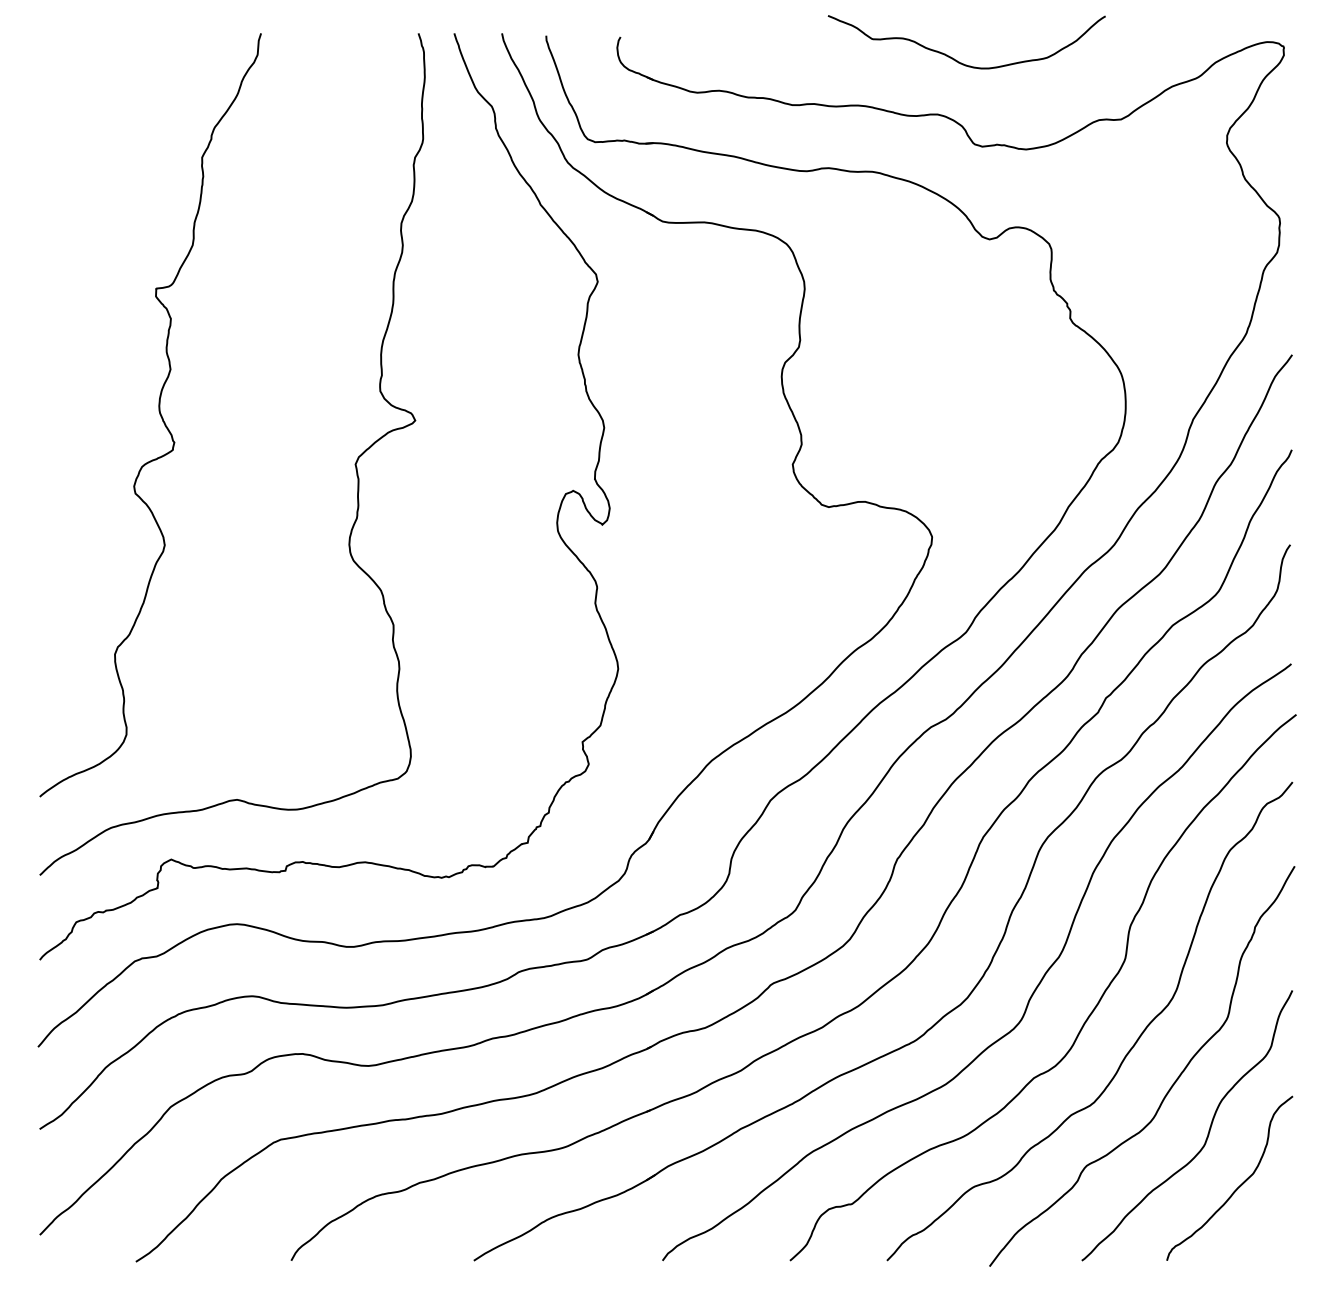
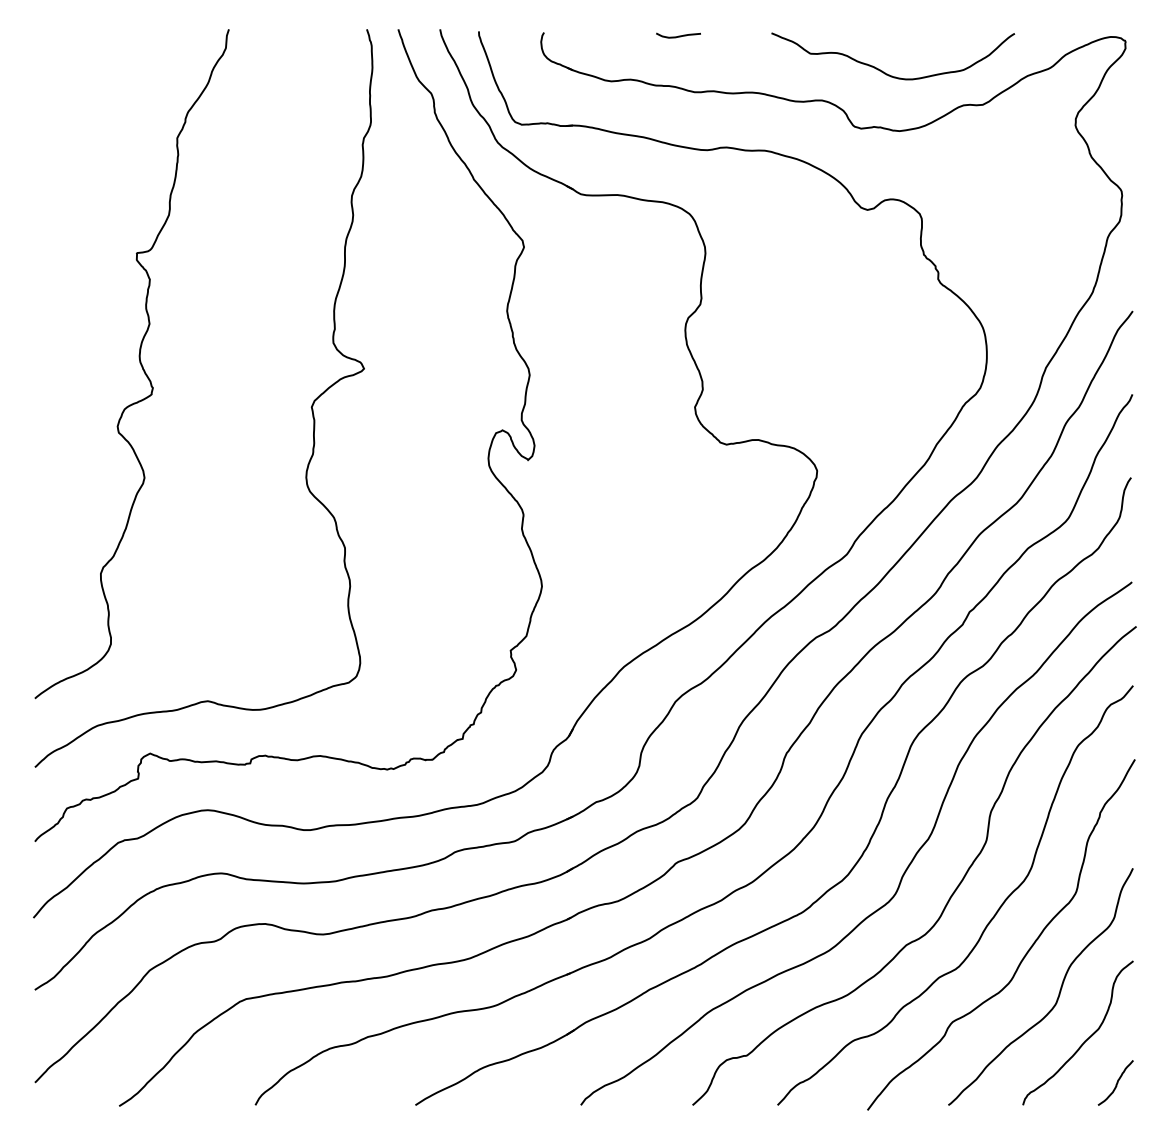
curve: (774, 40) -> (678, 35), added
curve: (956, 59) -> (884, 71), moved
curve: (1273, 1235) -> (1116, 1083), added

